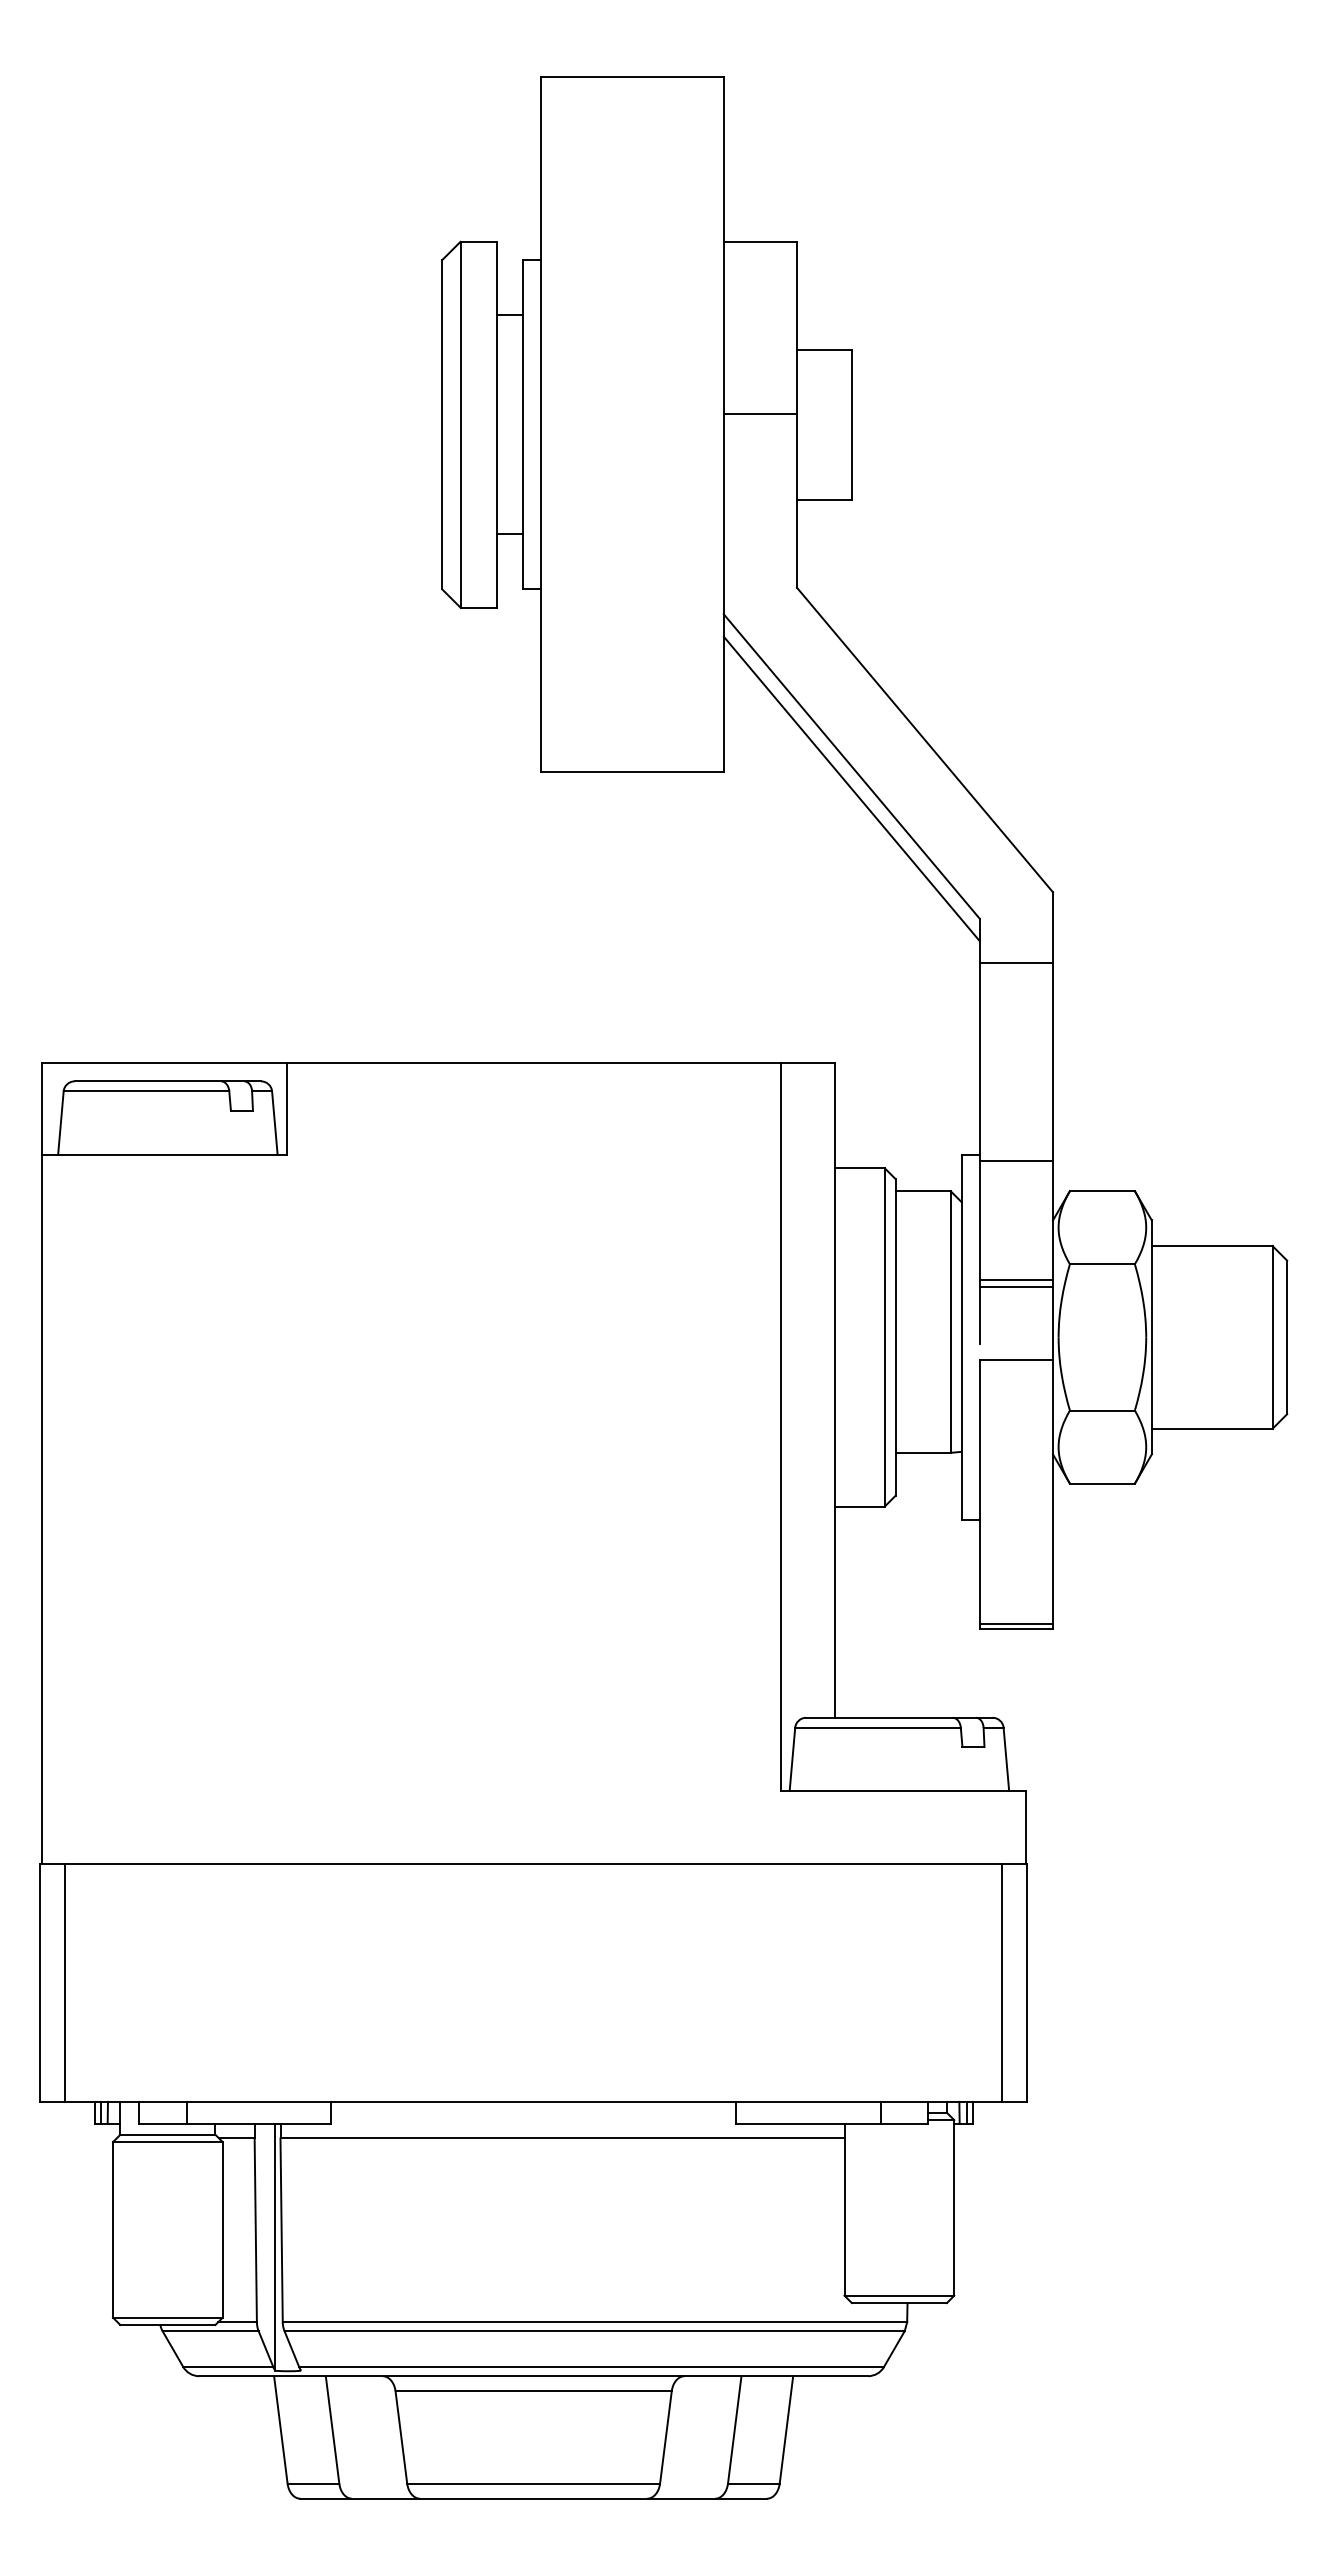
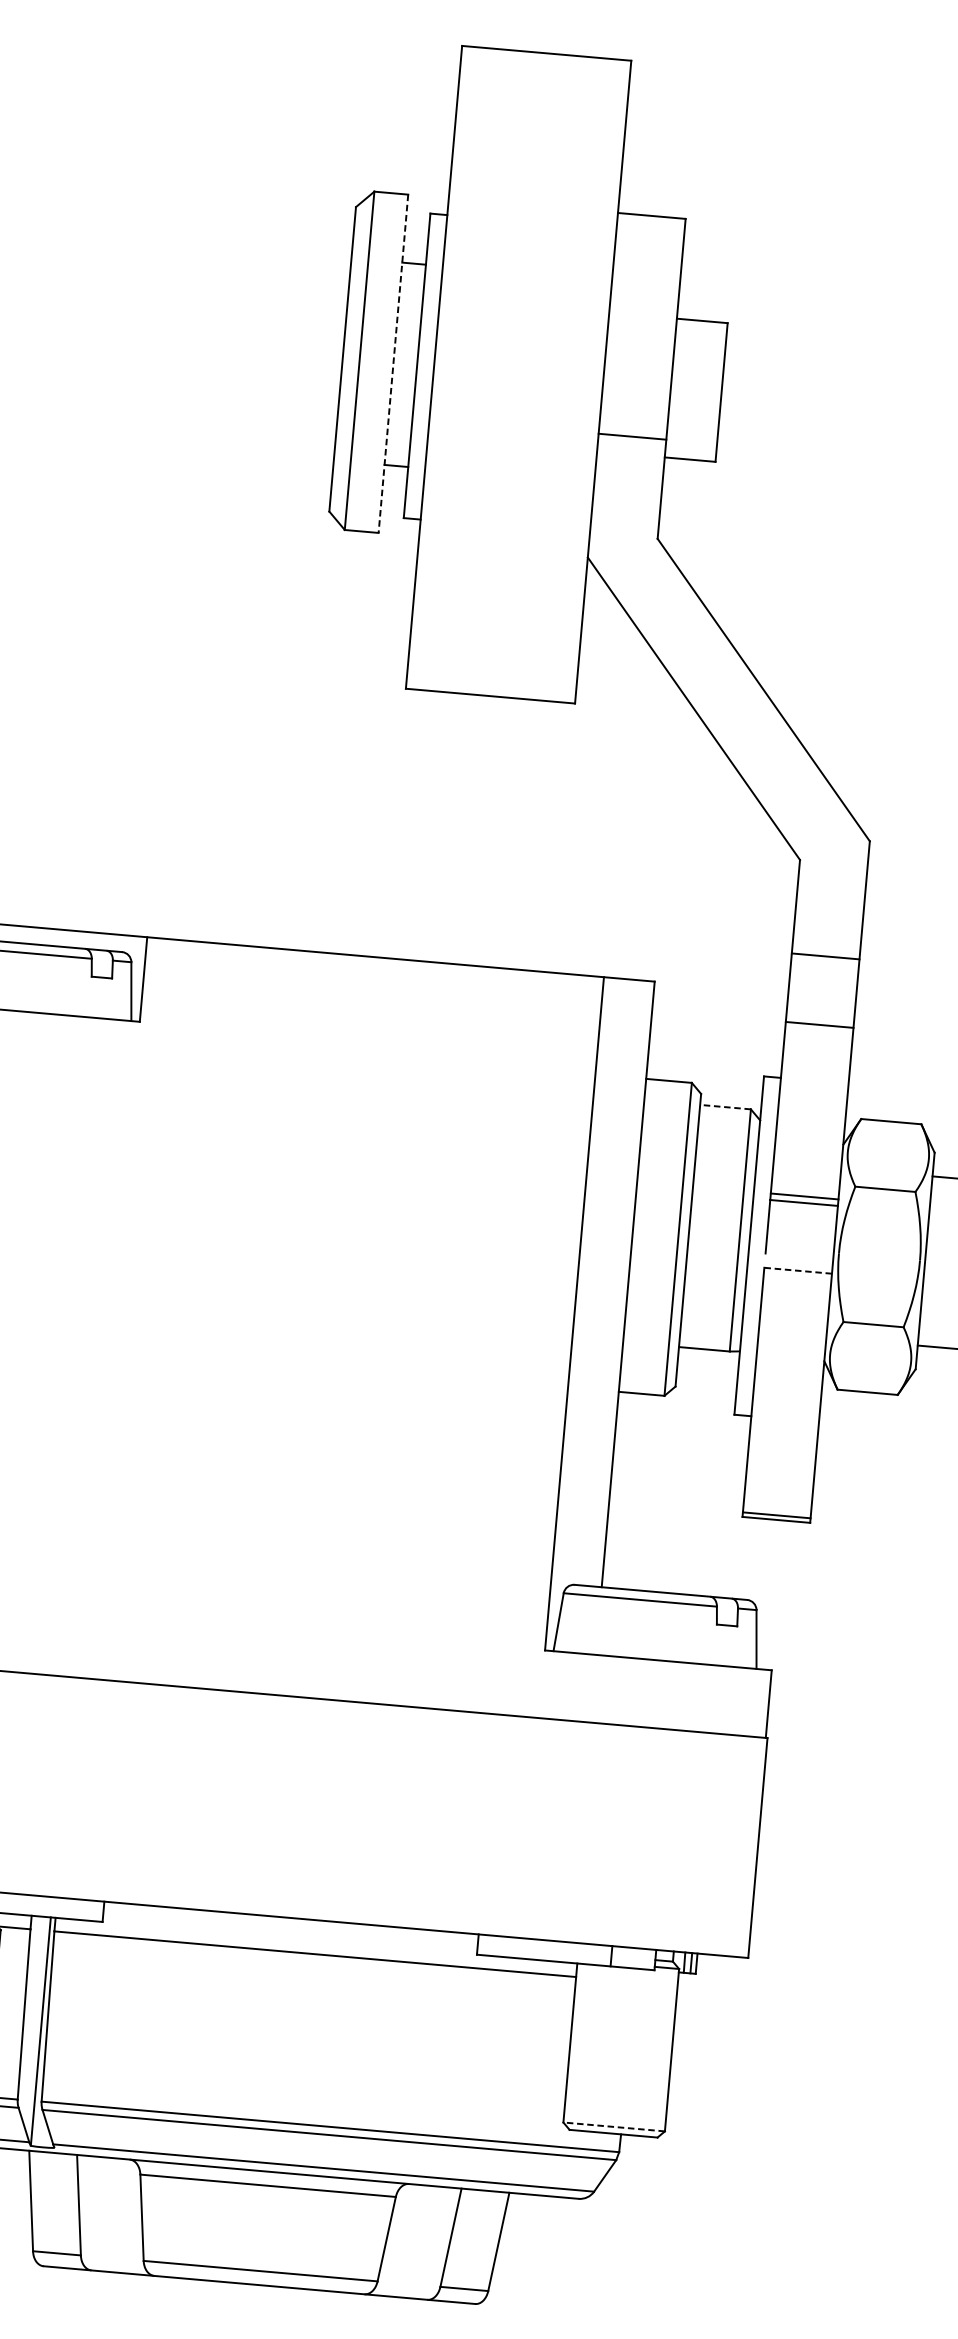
line: (760, 413) -> (632, 436), moved
line: (497, 424) -> (393, 363), solid -> dashed
line: (851, 788) -> (691, 728), removed
line: (1016, 962) -> (825, 955), moved
line: (1016, 1161) -> (819, 1025), moved
line: (922, 1191) -> (724, 1107), solid -> dashed
line: (1016, 1359) -> (798, 1270), solid -> dashed
line: (1001, 1982) -> (733, 1845), removed
line: (899, 2295) -> (614, 2126), solid -> dashed

